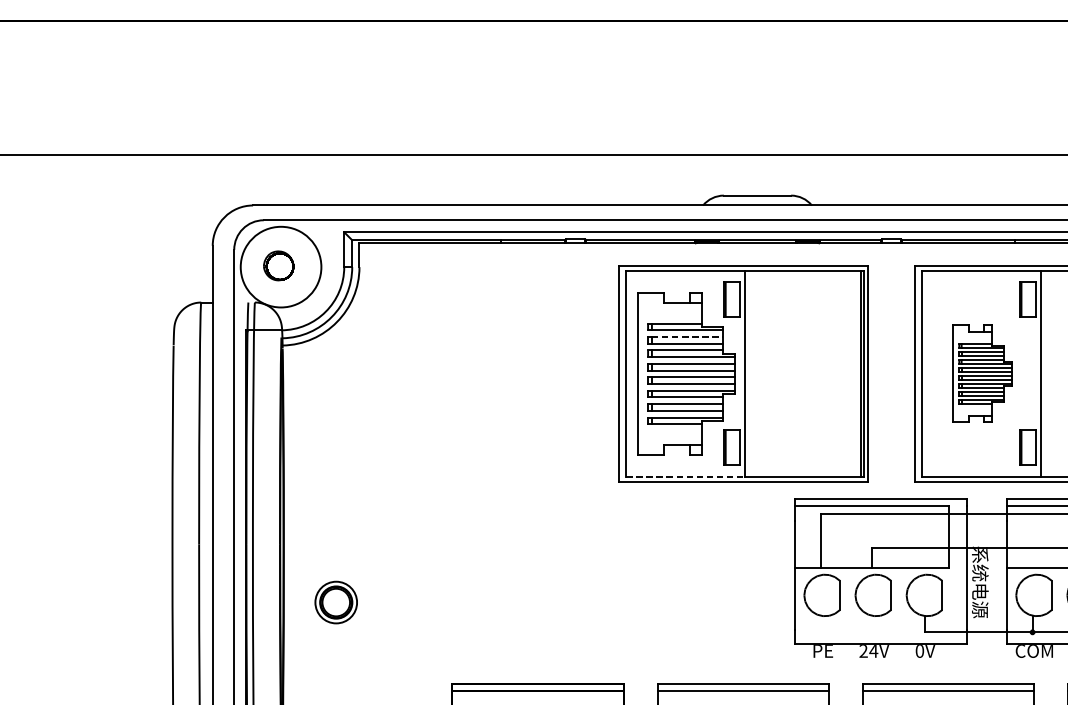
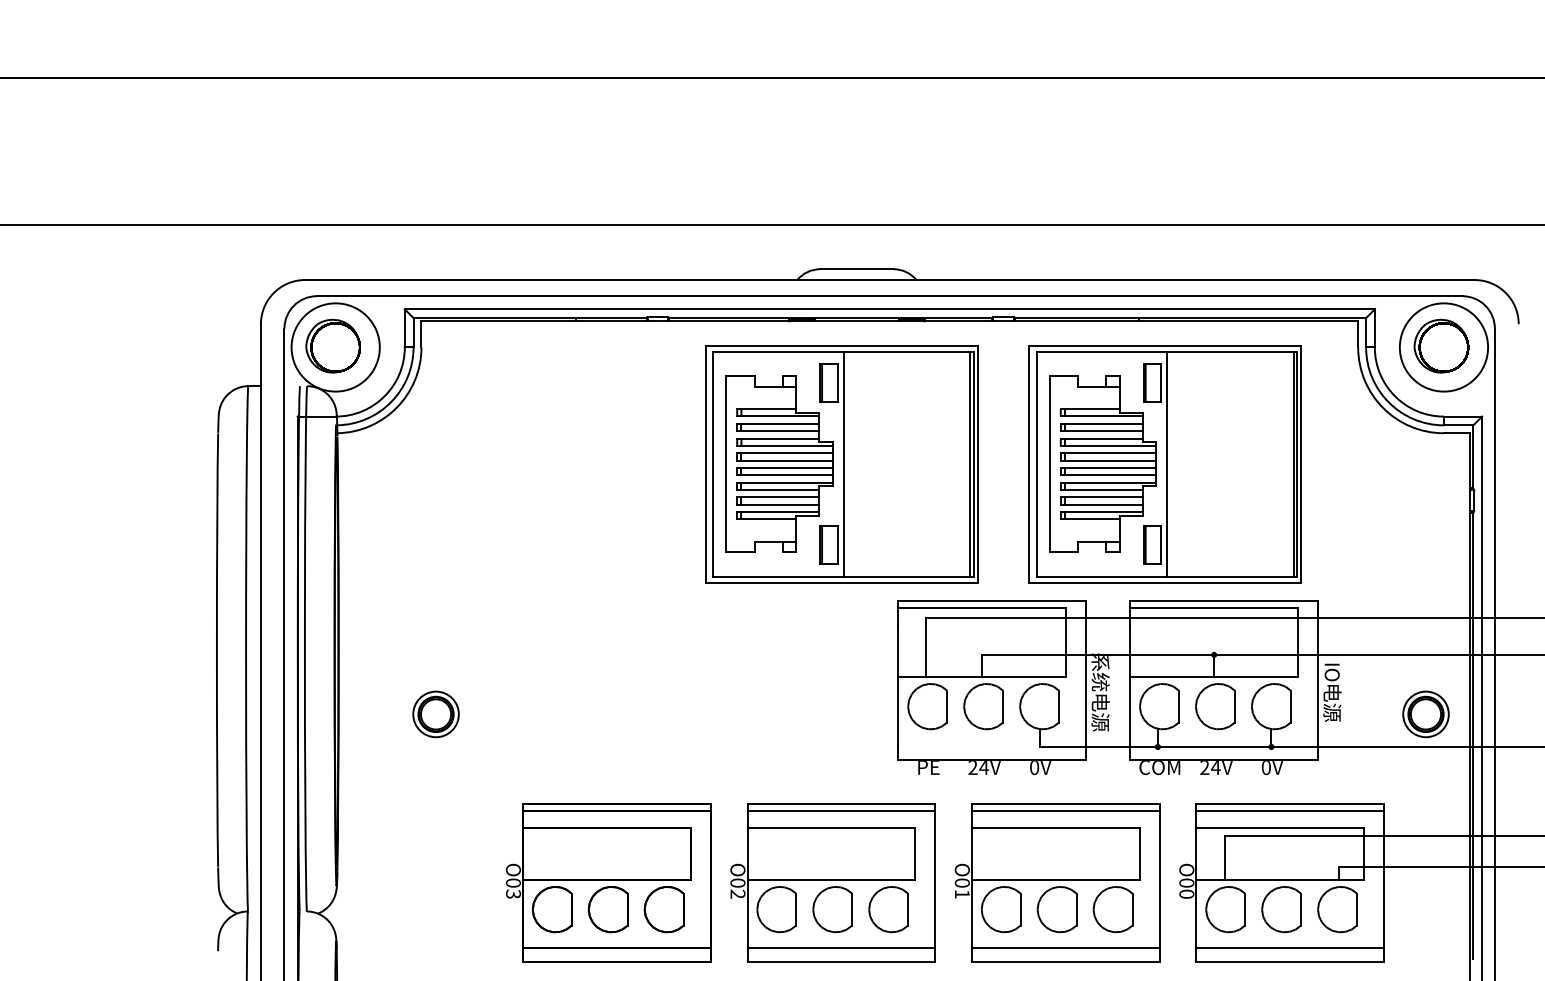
part: (278, 265) -> (332, 345), size x1.67
line: (687, 336) -> (780, 423), dashed -> solid
part: (982, 373) -> (1102, 463), size x1.67
line: (686, 476) -> (779, 576), dashed -> solid
part: (335, 602) -> (435, 714), moved

